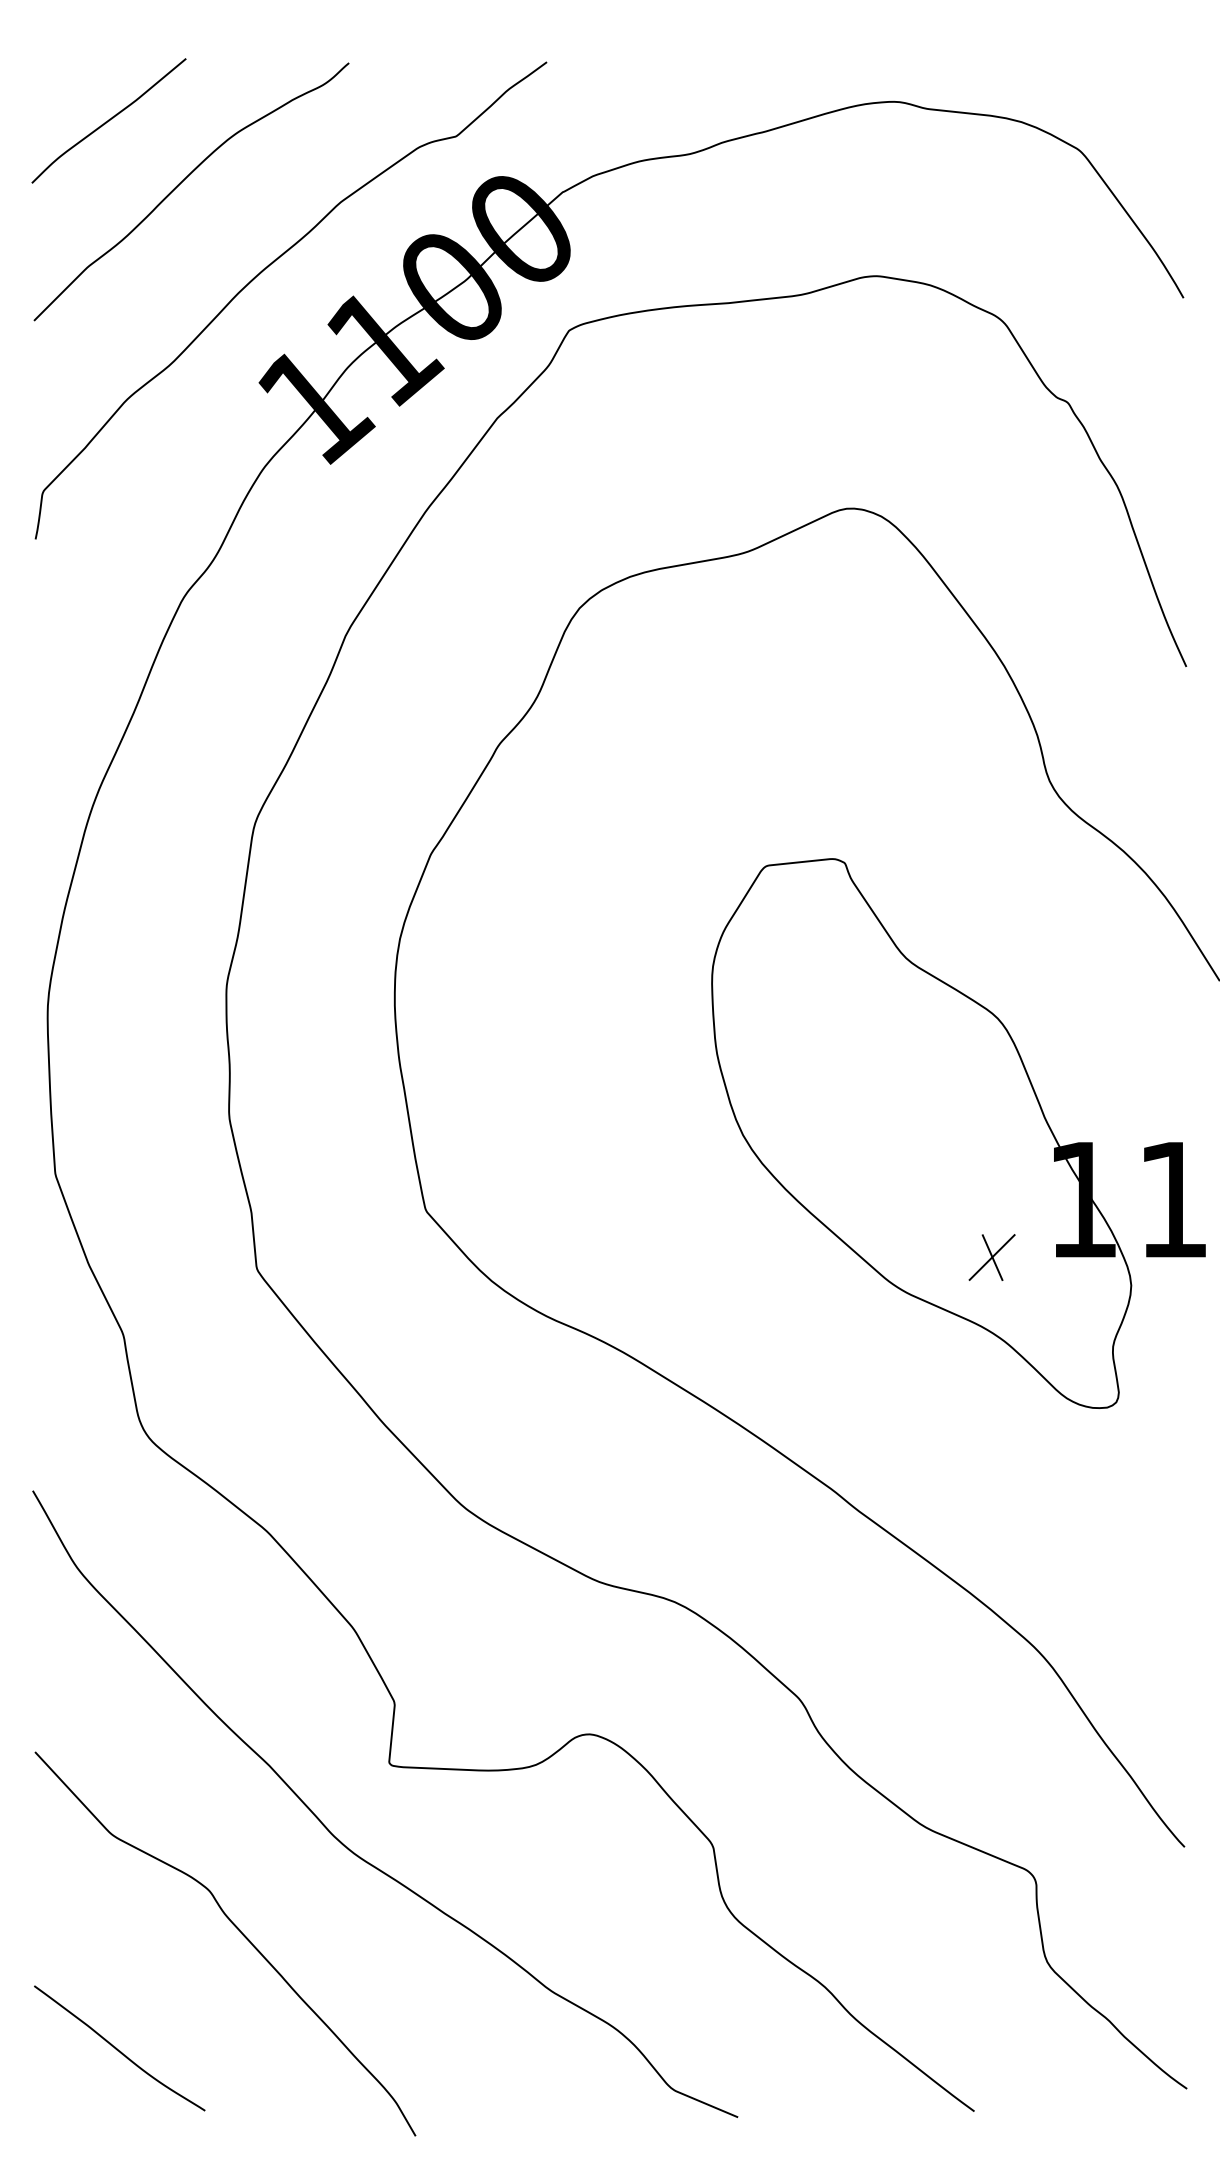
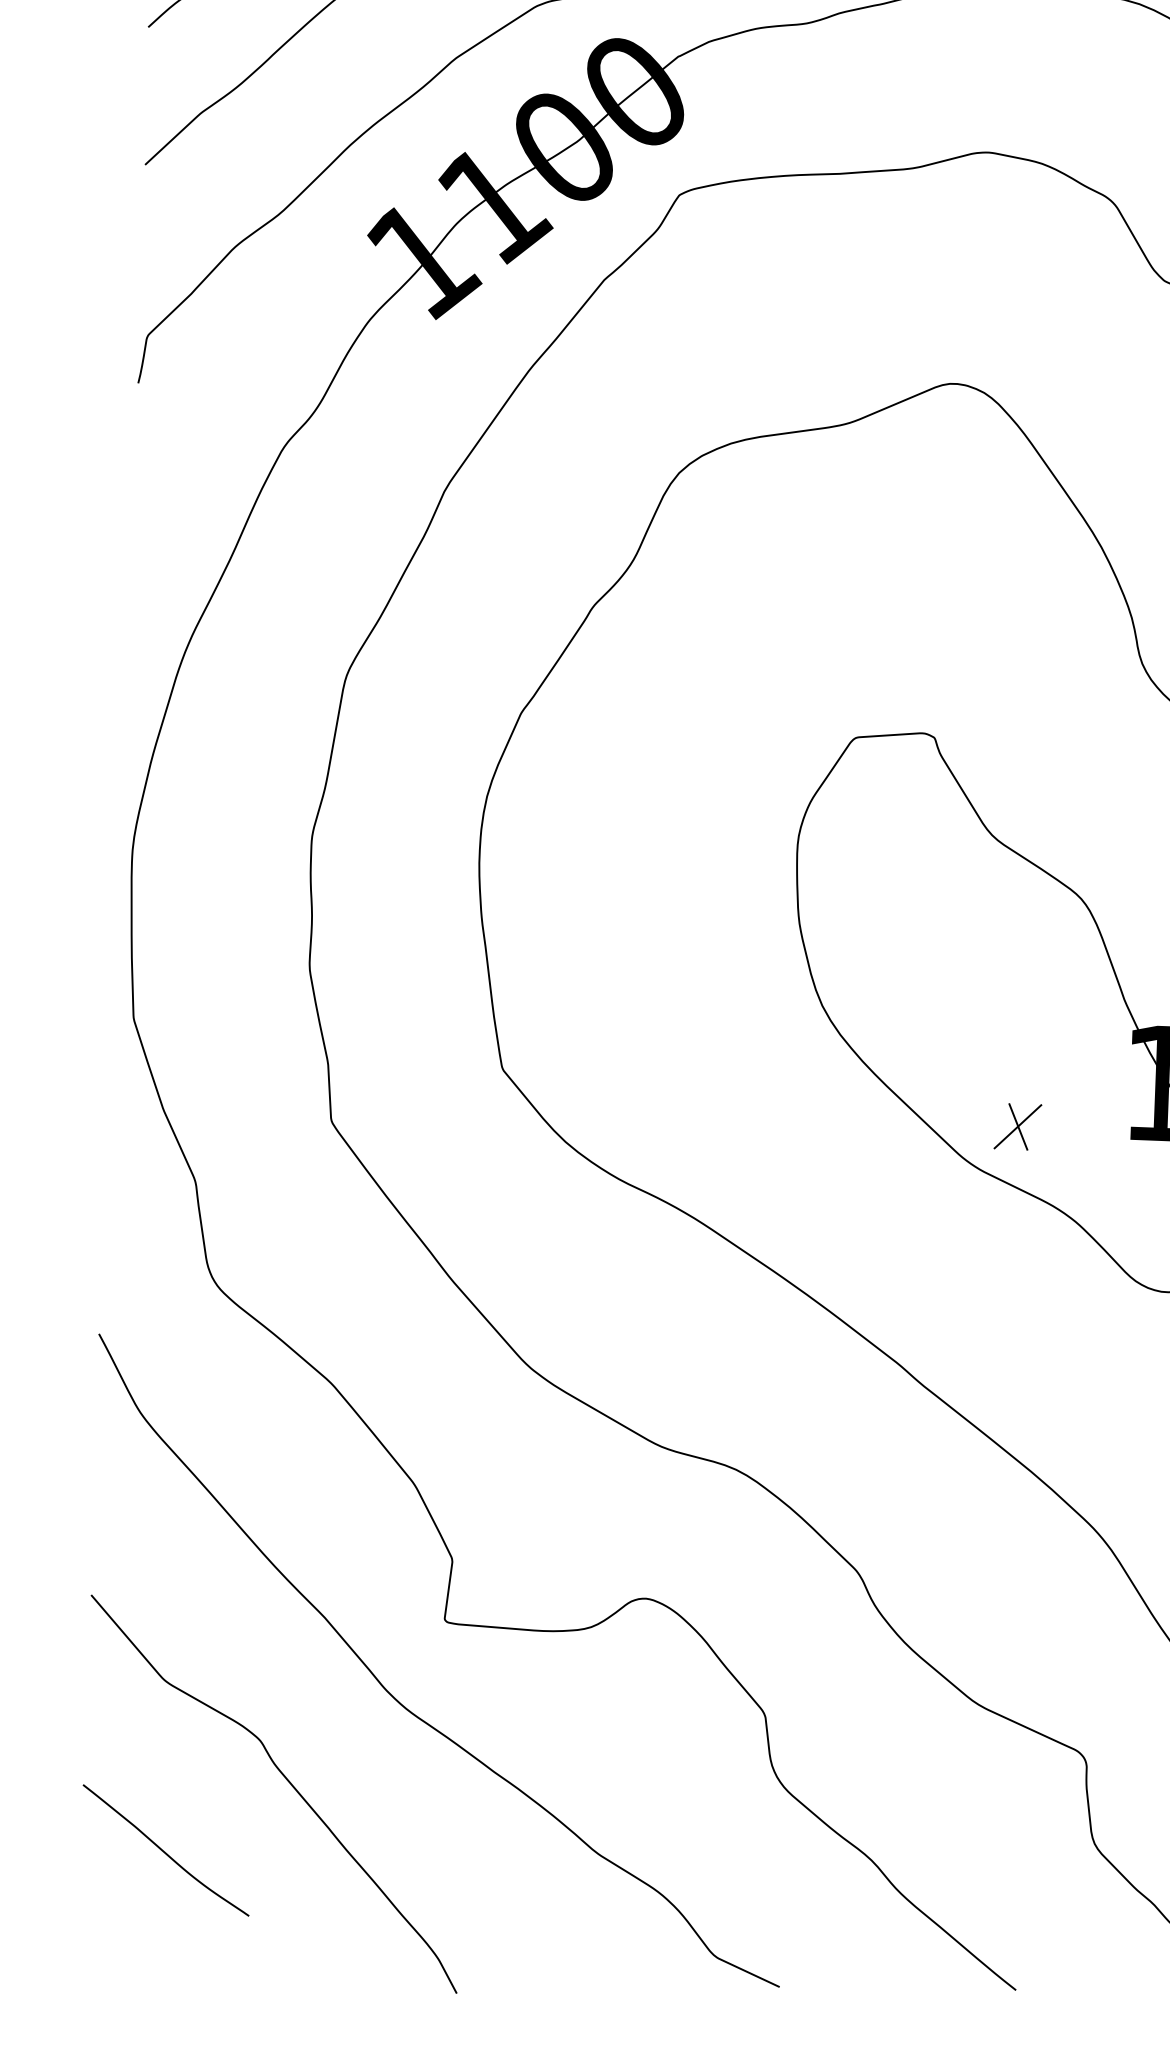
part: (991, 1257) -> (1017, 1126), moved
curve: (118, 2049) -> (164, 1851), moved

